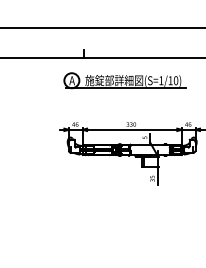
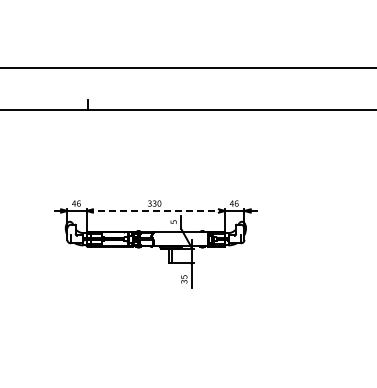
part: (125, 80) -> (146, 142), removed
line: (132, 129) -> (156, 210), solid -> dashed

